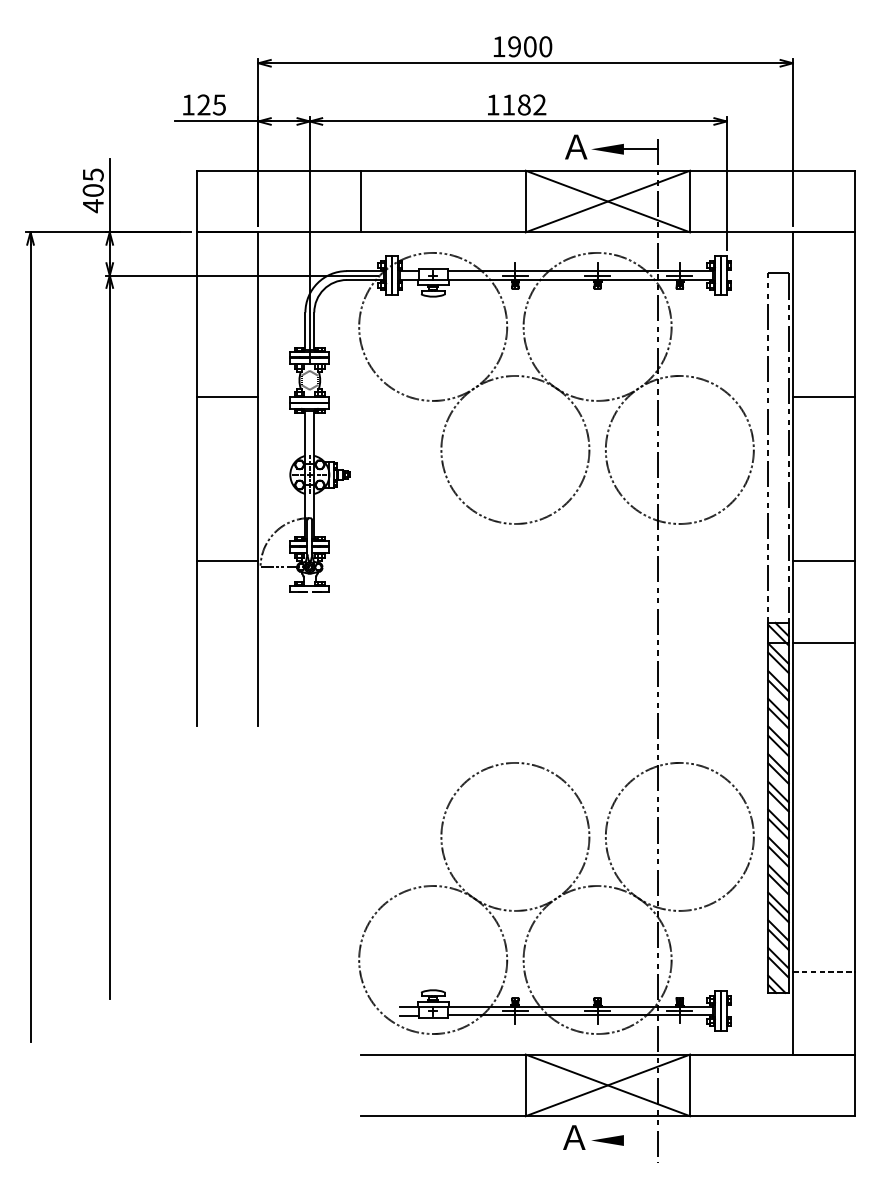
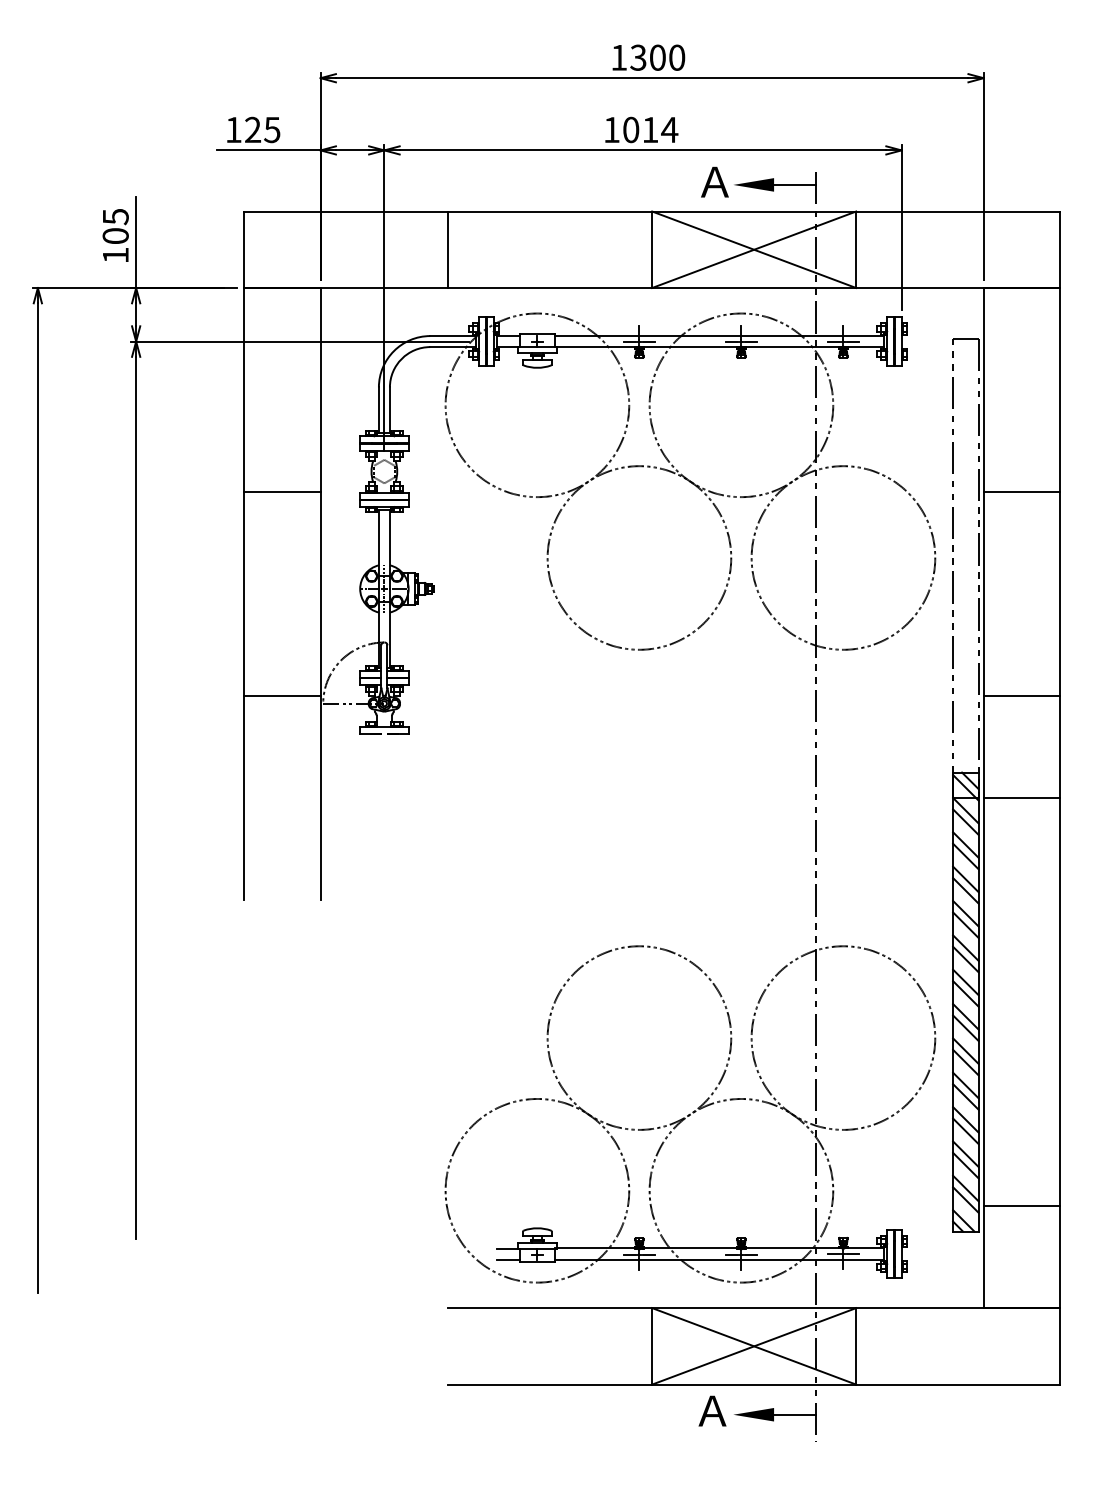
text: (514, 46) -> (638, 57), 1900 -> 1300
text: (524, 104) -> (650, 129), 1182 -> 1014
text: (93, 206) -> (115, 255), 405 -> 105
line: (824, 972) -> (1022, 1206), dashed -> solid
line: (641, 1140) -> (795, 1414), added

